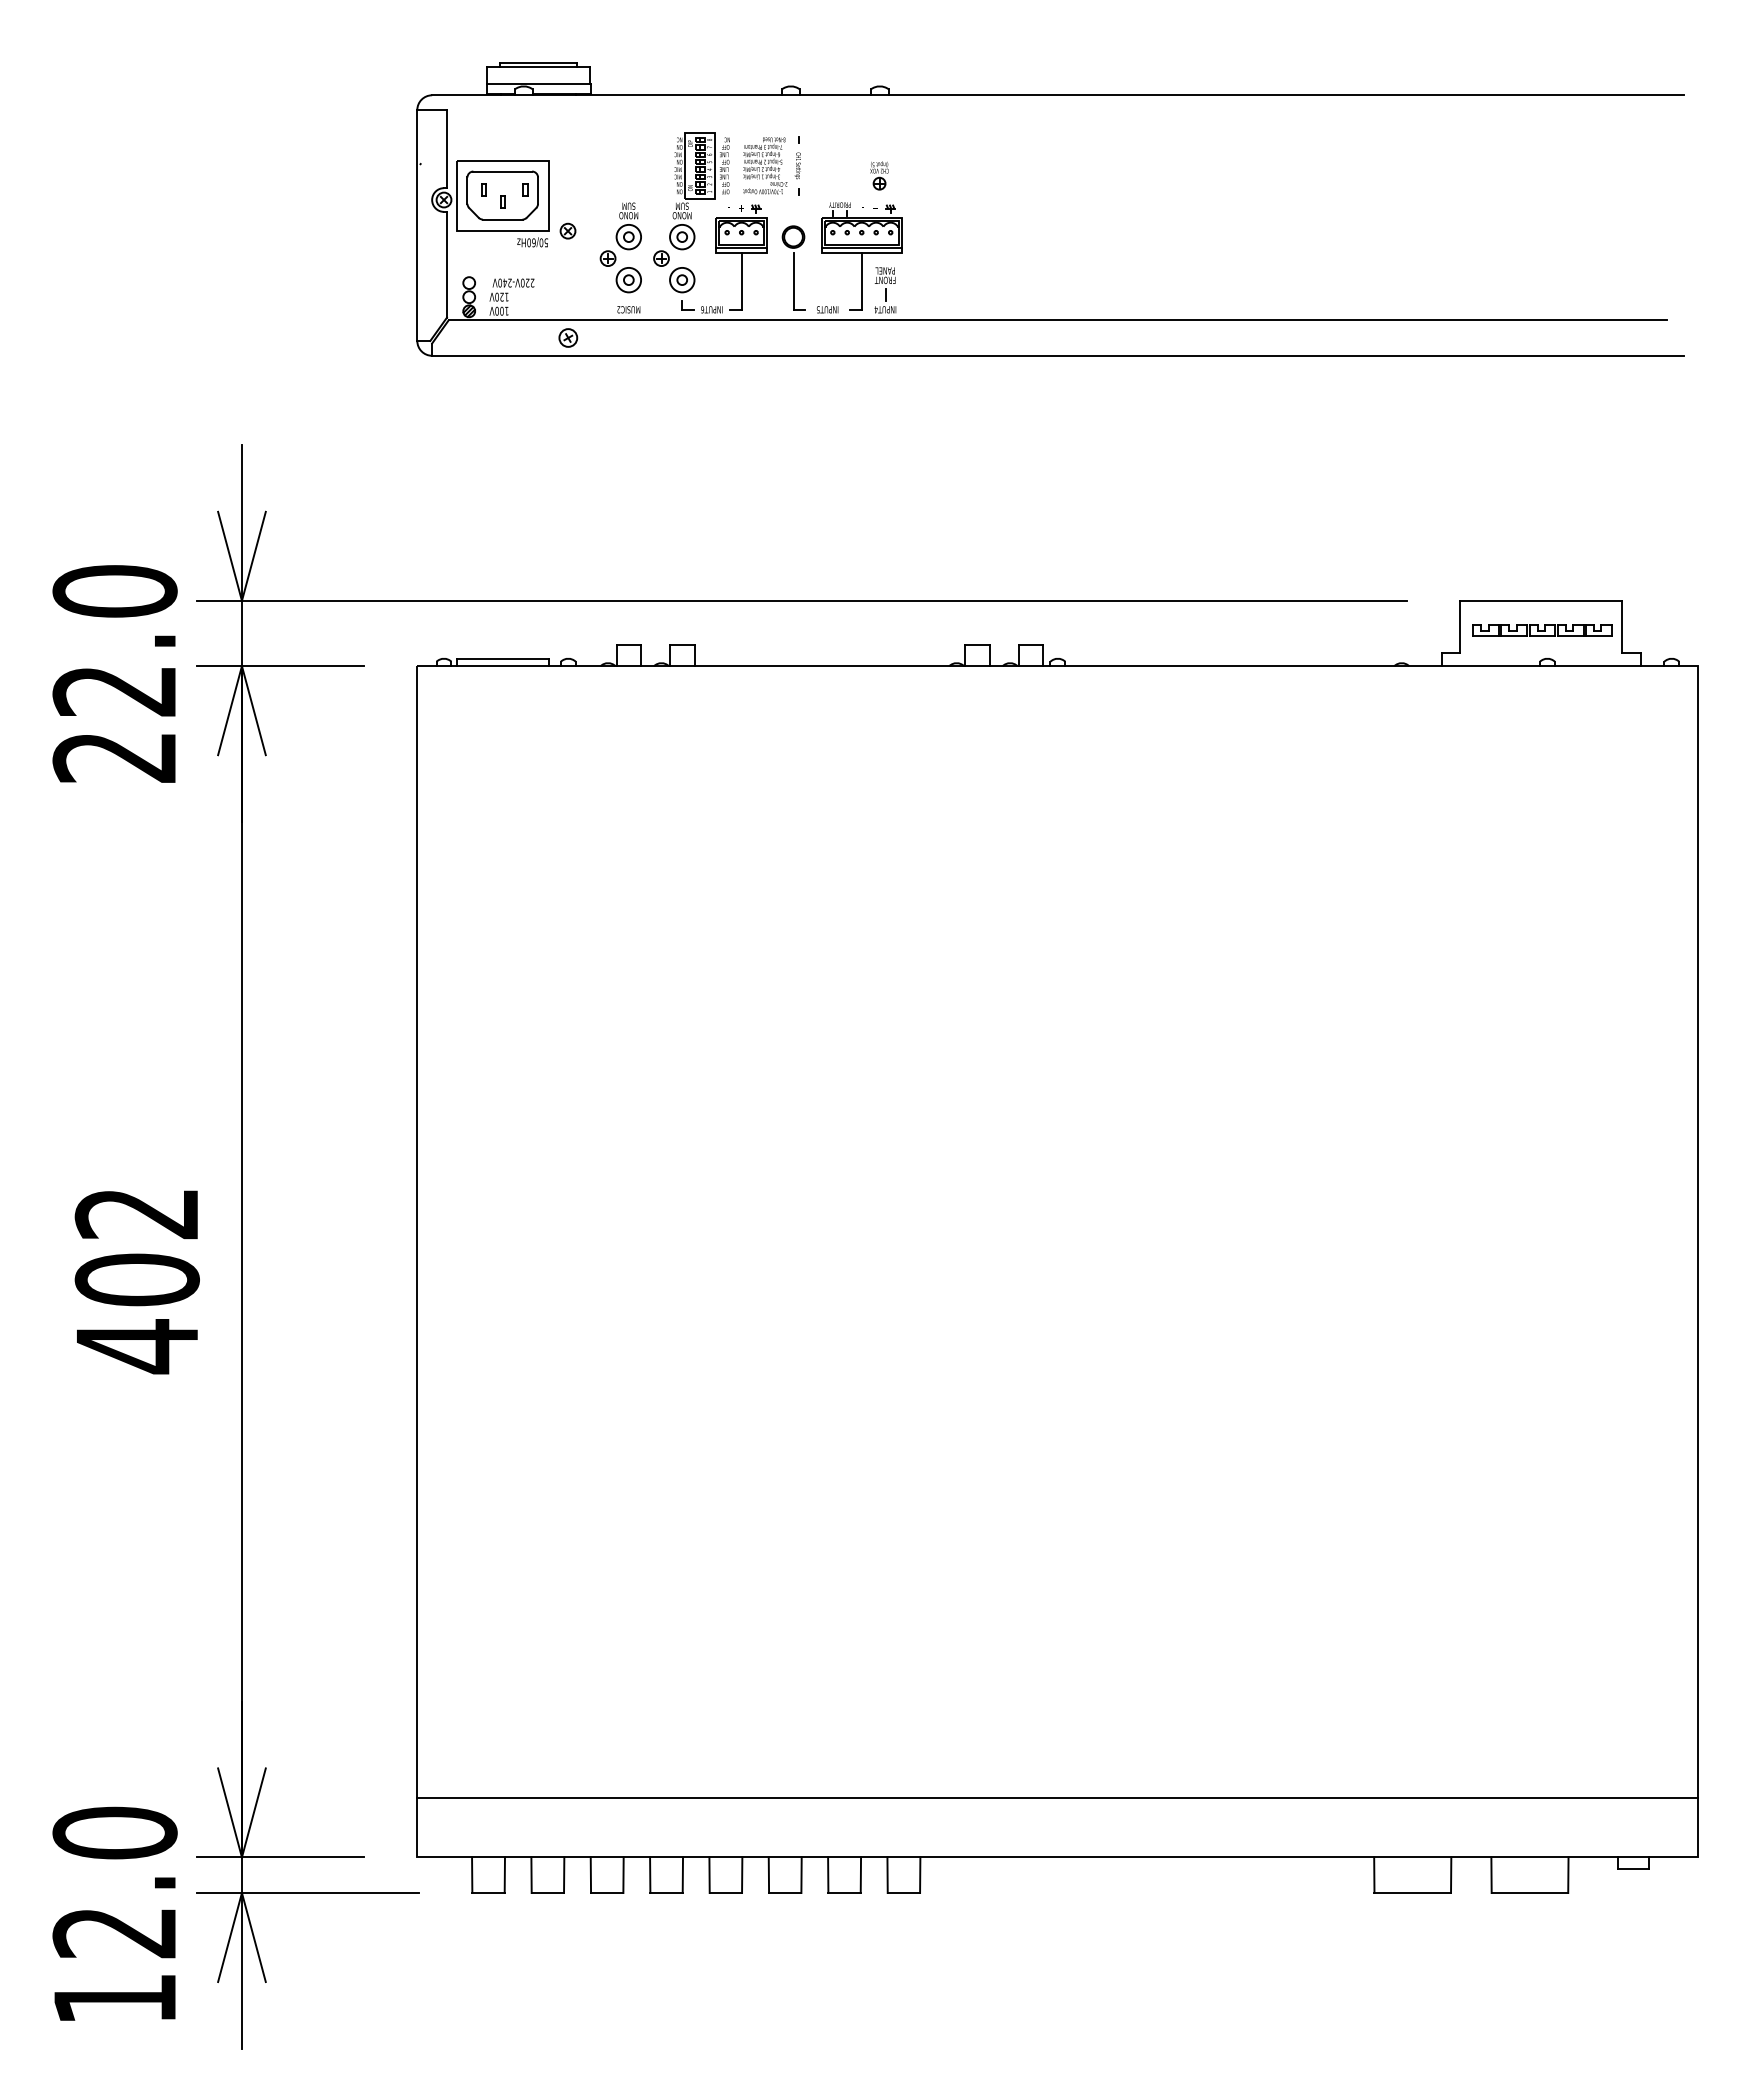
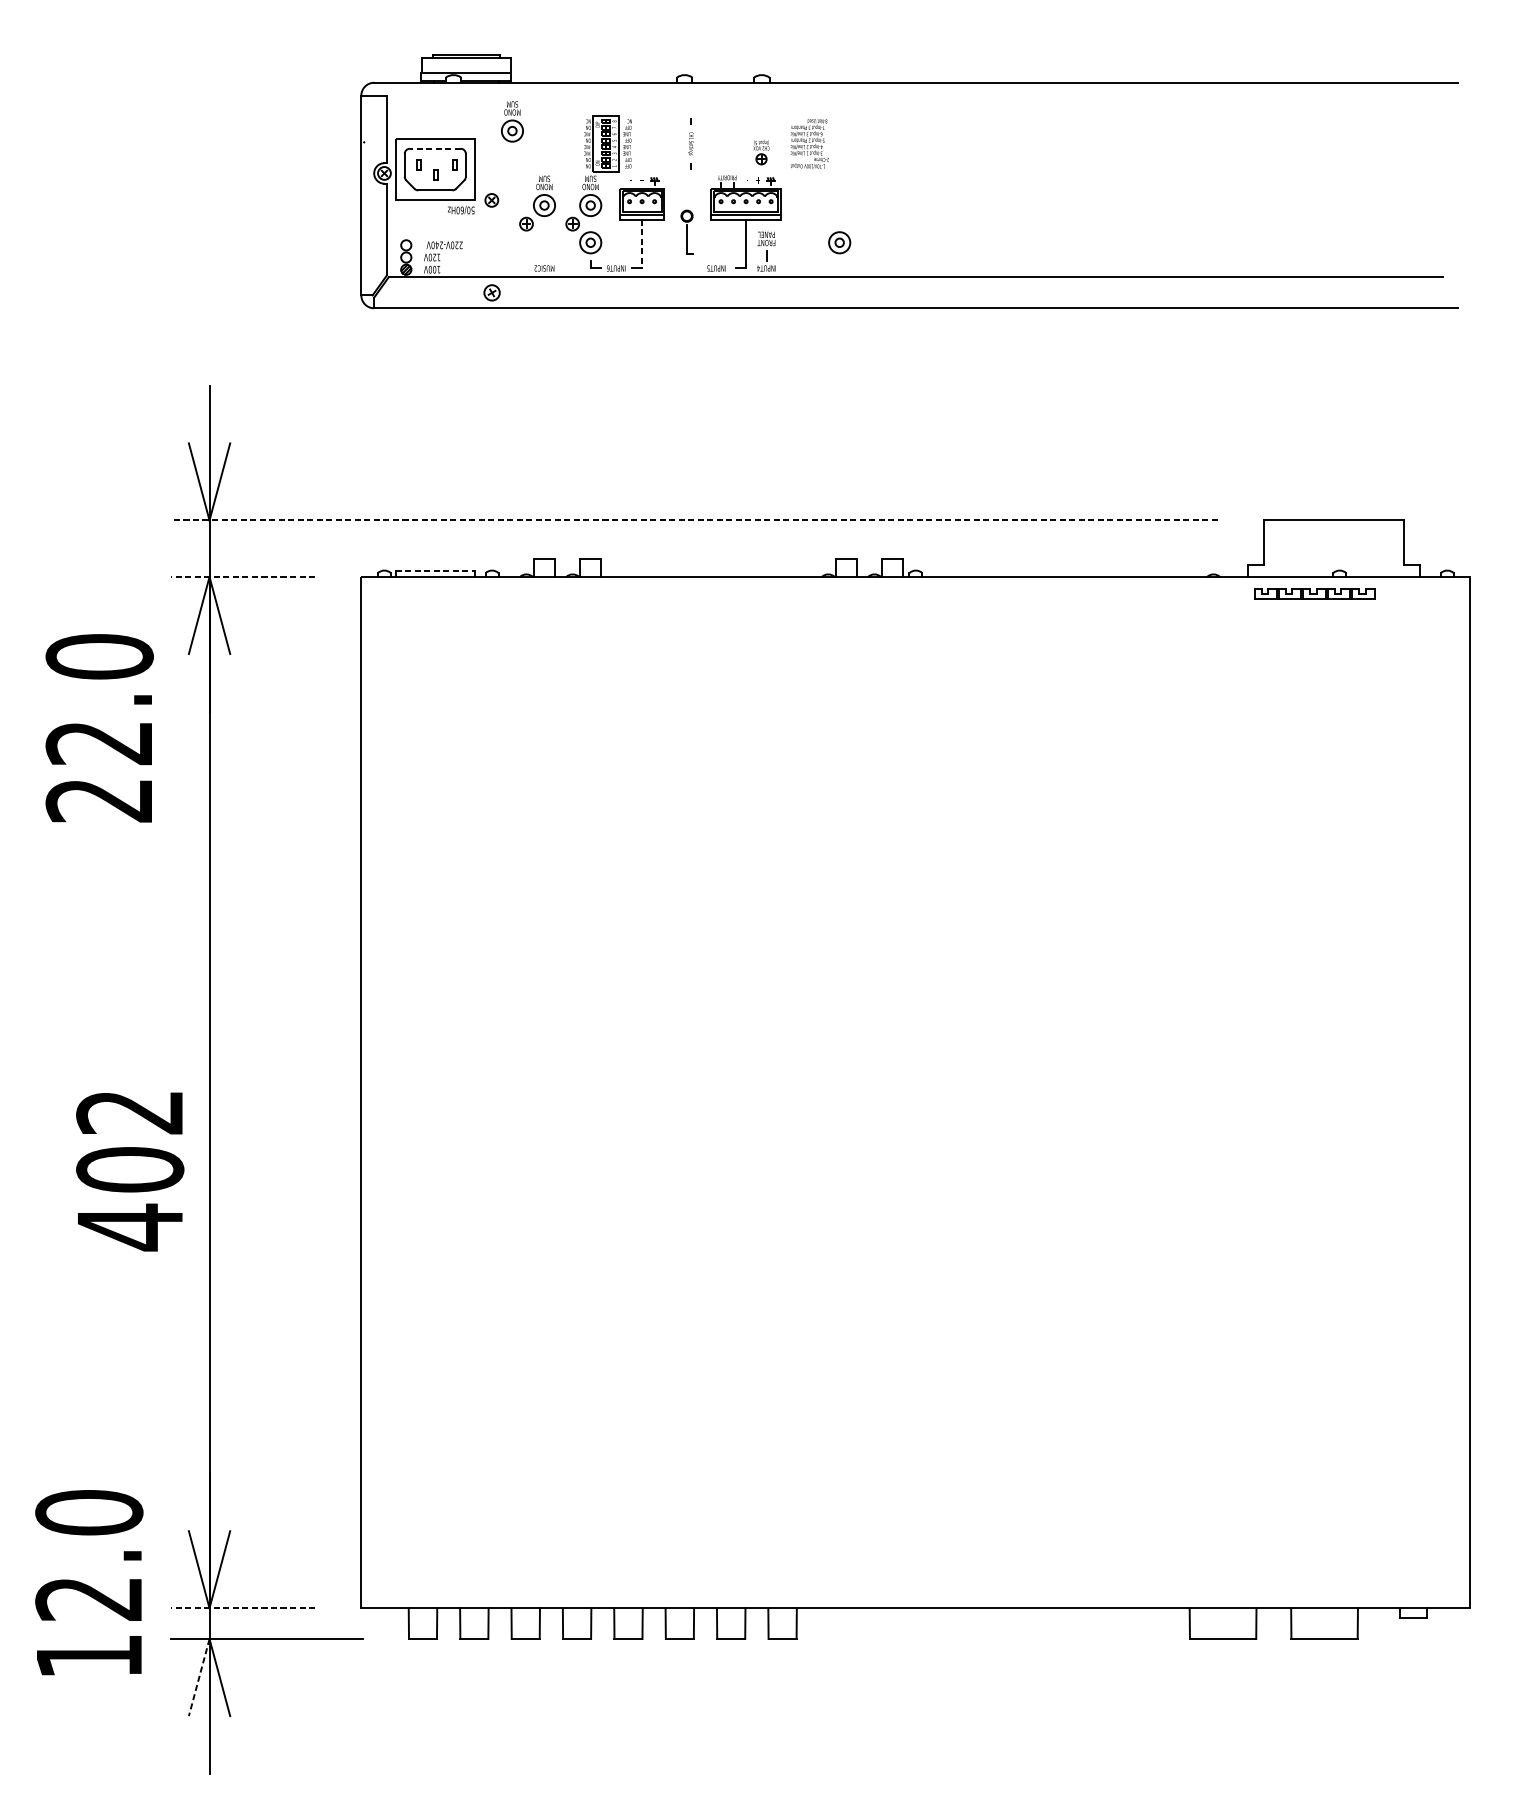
part: (591, 140) -> (512, 121), added
text: (765, 165) -> (809, 143), moved
line: (502, 171) -> (435, 148), solid -> dashed
part: (793, 267) -> (687, 231), size x0.6
part: (628, 280) -> (839, 243), moved
line: (741, 282) -> (641, 244), solid -> dashed
line: (802, 600) -> (694, 520), solid -> dashed
part: (1542, 630) -> (1314, 593), moved
line: (502, 658) -> (435, 570), solid -> dashed
line: (280, 666) -> (242, 577), solid -> dashed
text: (114, 673) -> (99, 727), moved
text: (136, 1282) -> (129, 1172), moved
line: (1057, 1798) -> (915, 1557), removed
line: (280, 1857) -> (242, 1608), solid -> dashed
text: (114, 1913) -> (88, 1582), moved
line: (229, 1938) -> (198, 1678), solid -> dashed

